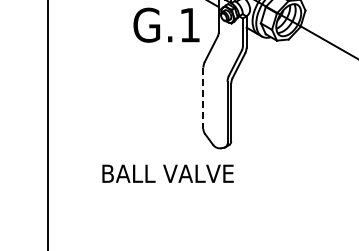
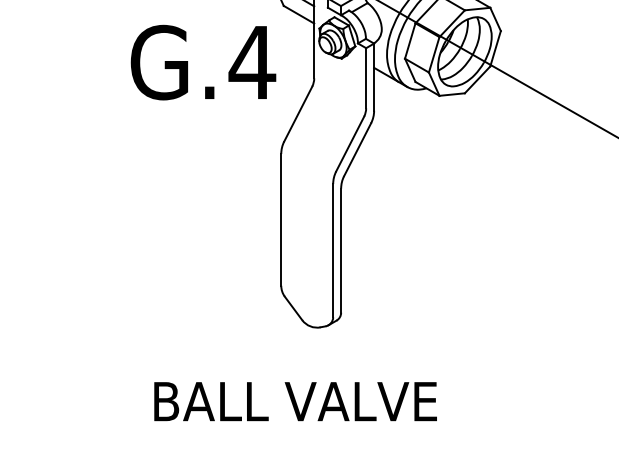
text: (189, 25) -> (251, 63), G.1 -> G.4
line: (203, 98) -> (281, 220), dashed -> solid
text: (167, 173) -> (294, 401), moved

